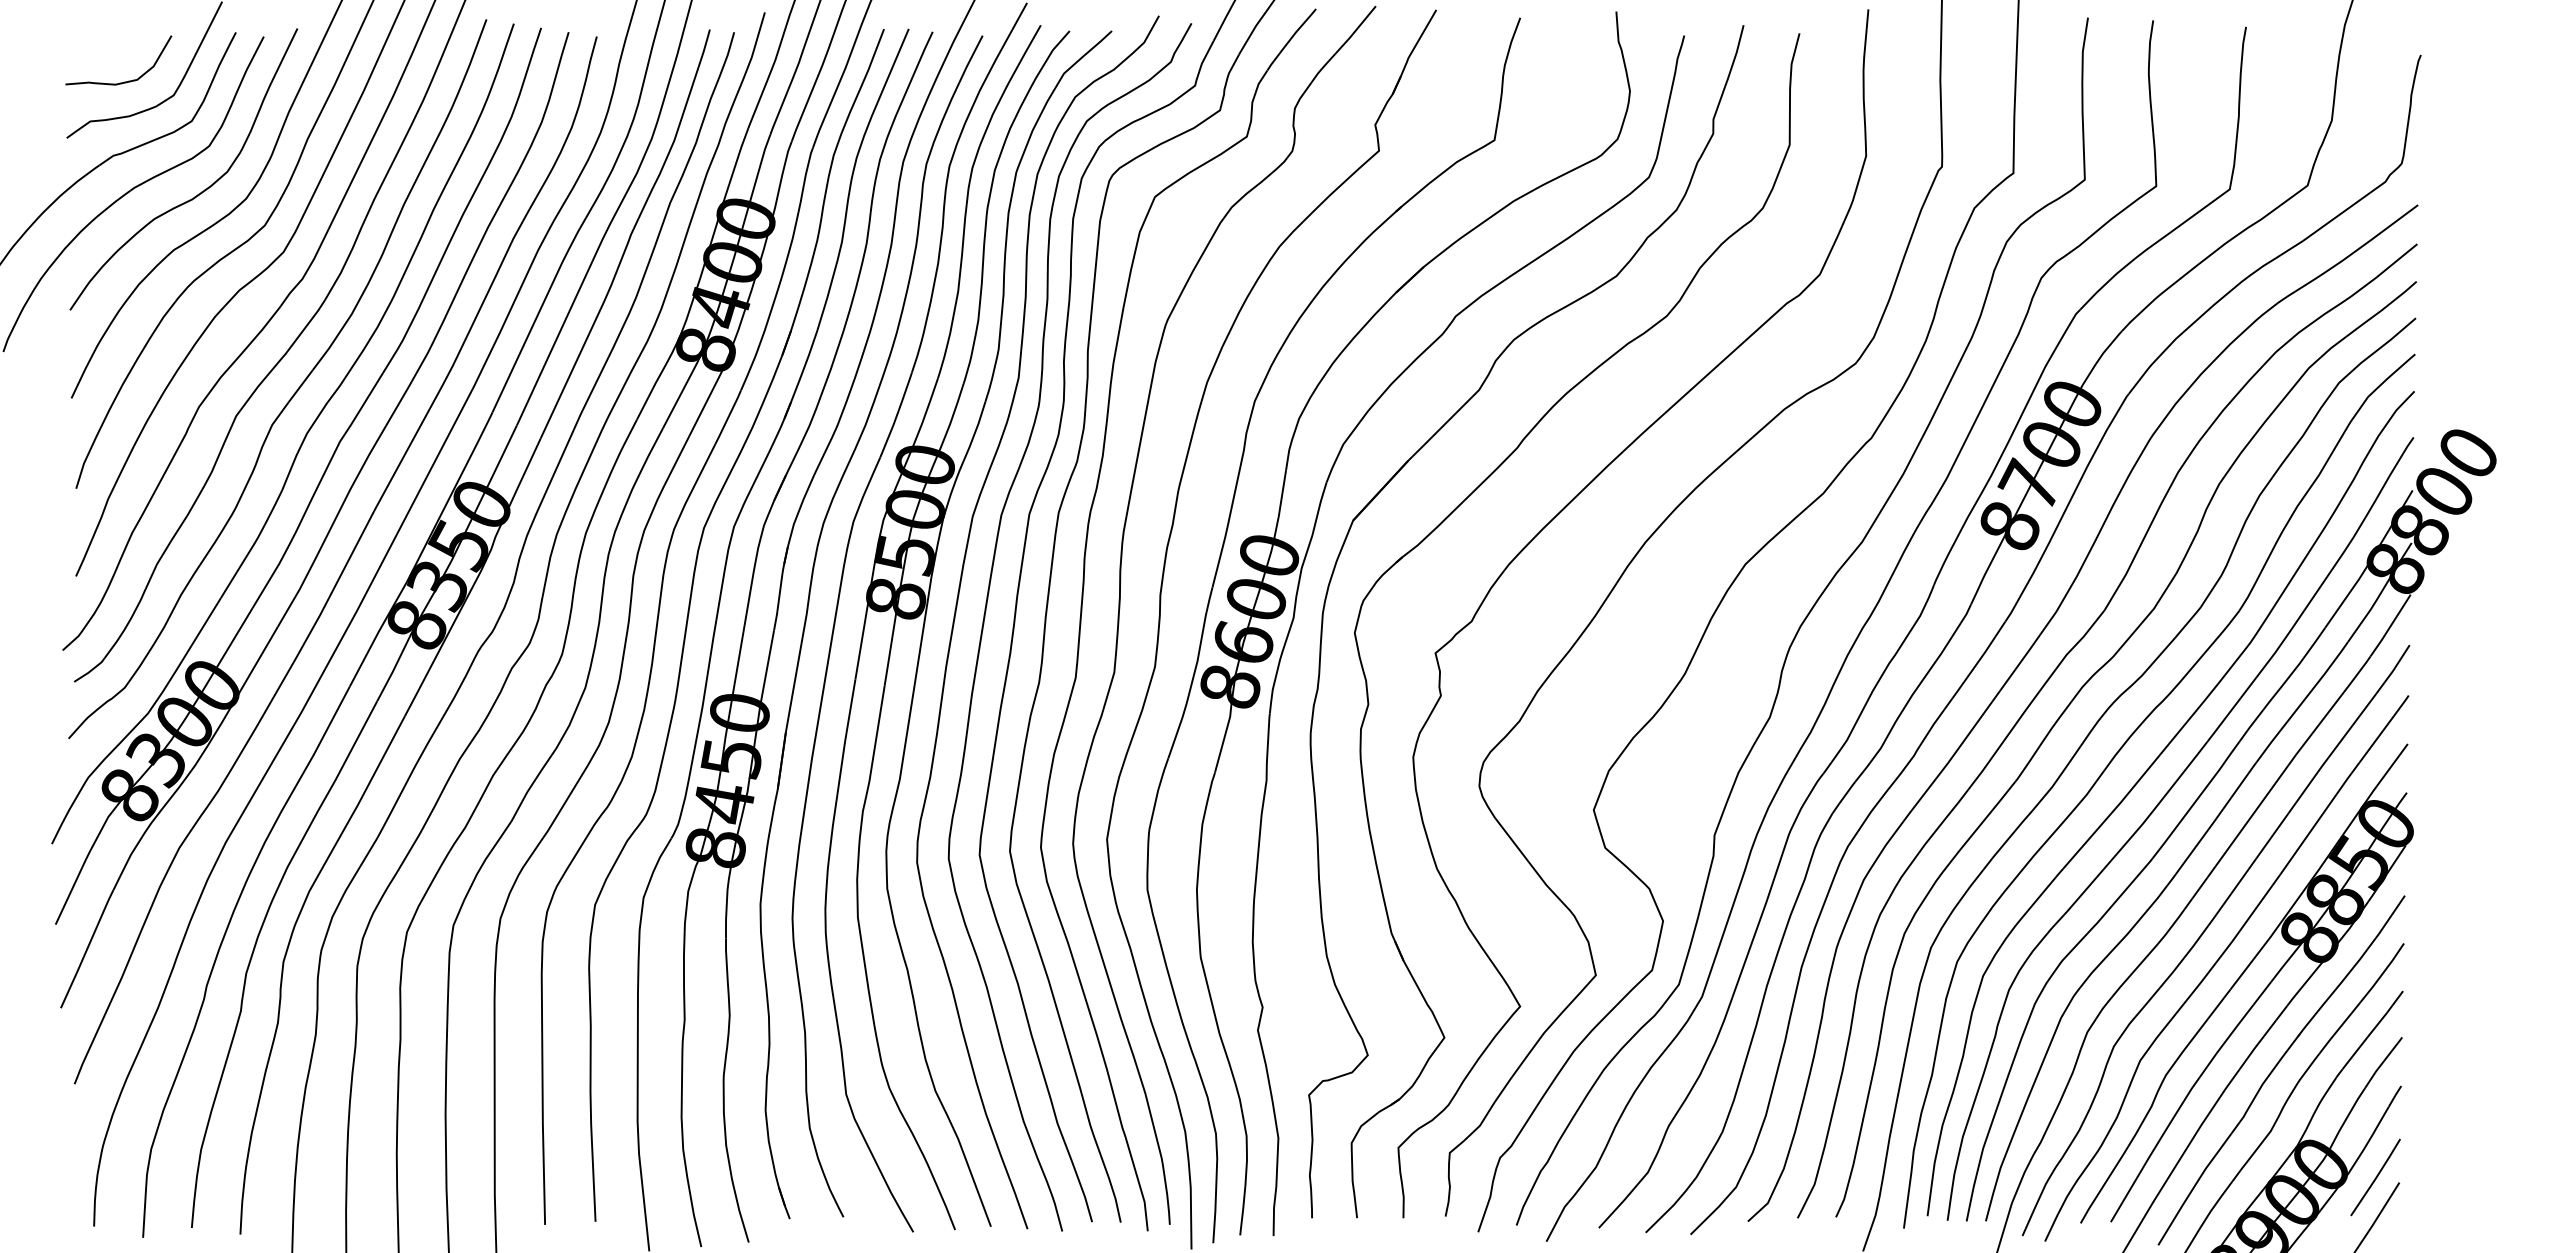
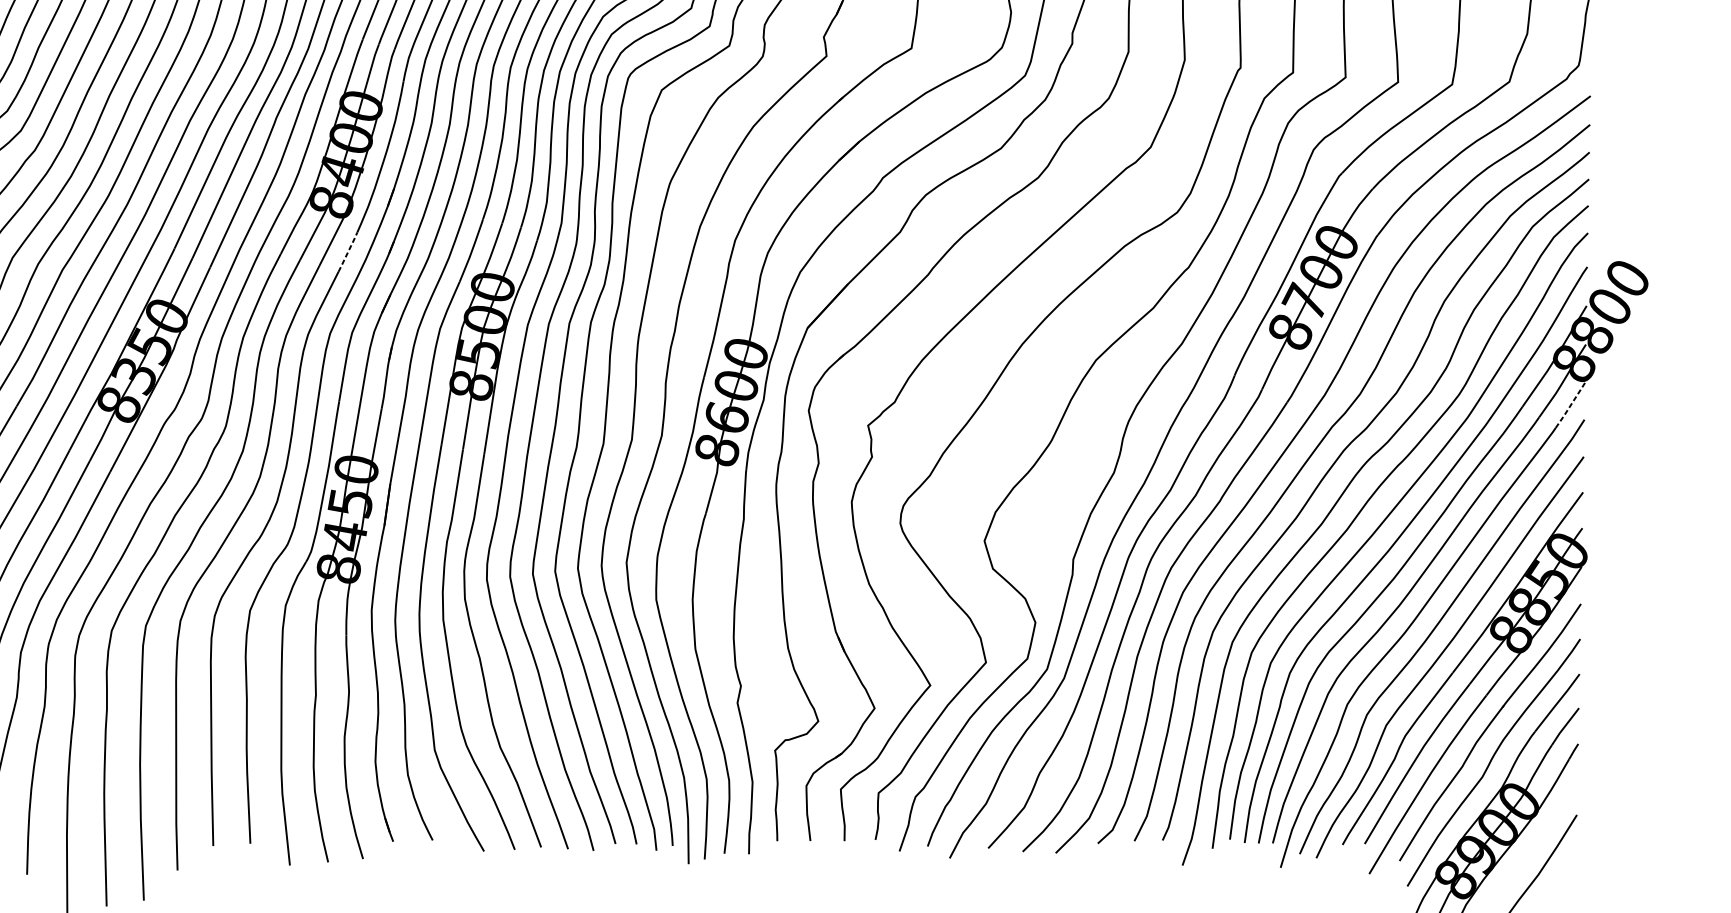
line: (728, 417) -> (348, 252), solid -> dashed
line: (2390, 626) -> (1570, 405), solid -> dashed
line: (2375, 1177) -> (1559, 811), removed

